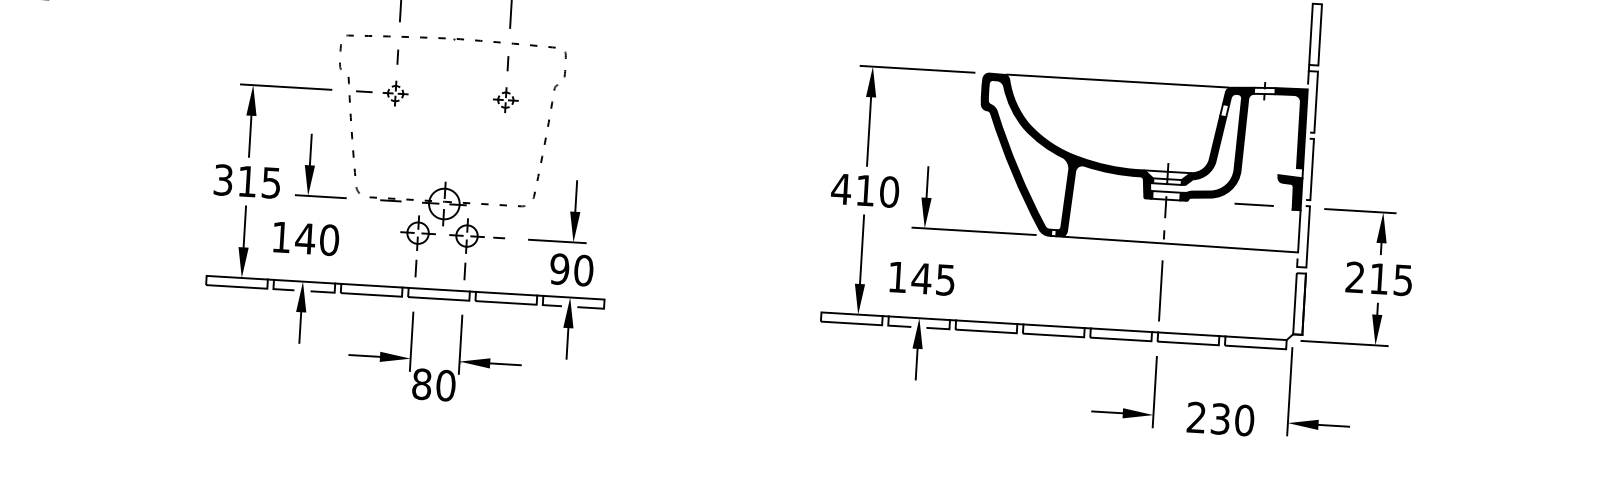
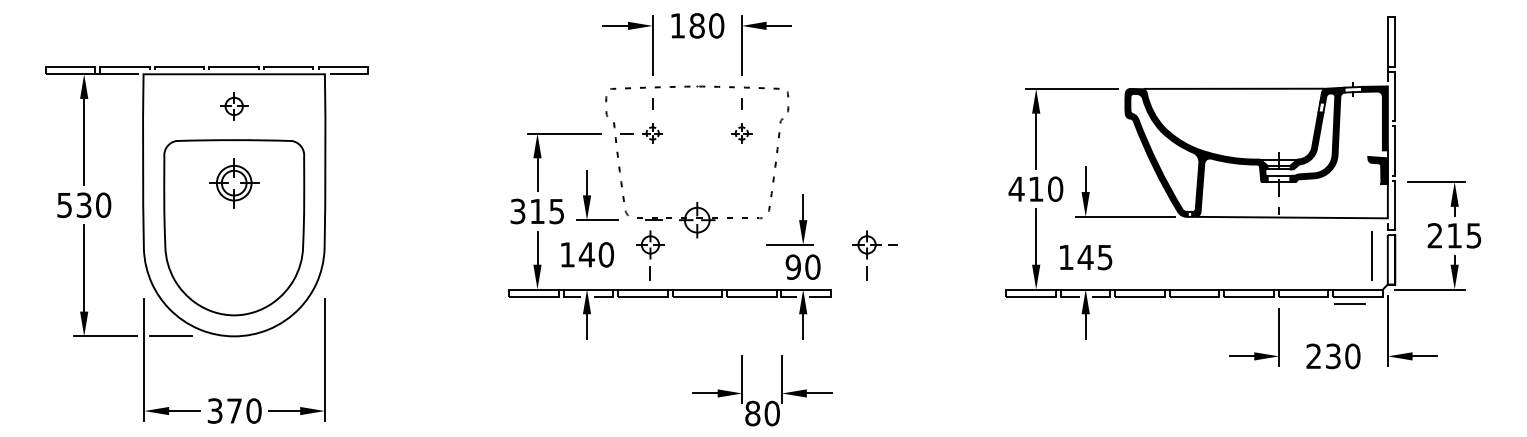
line: (1253, 204) -> (1349, 303), moved
part: (417, 246) -> (650, 255), moved
part: (475, 249) -> (874, 255), moved
line: (1160, 290) -> (1371, 255), moved
part: (427, 369) -> (756, 401), moved

